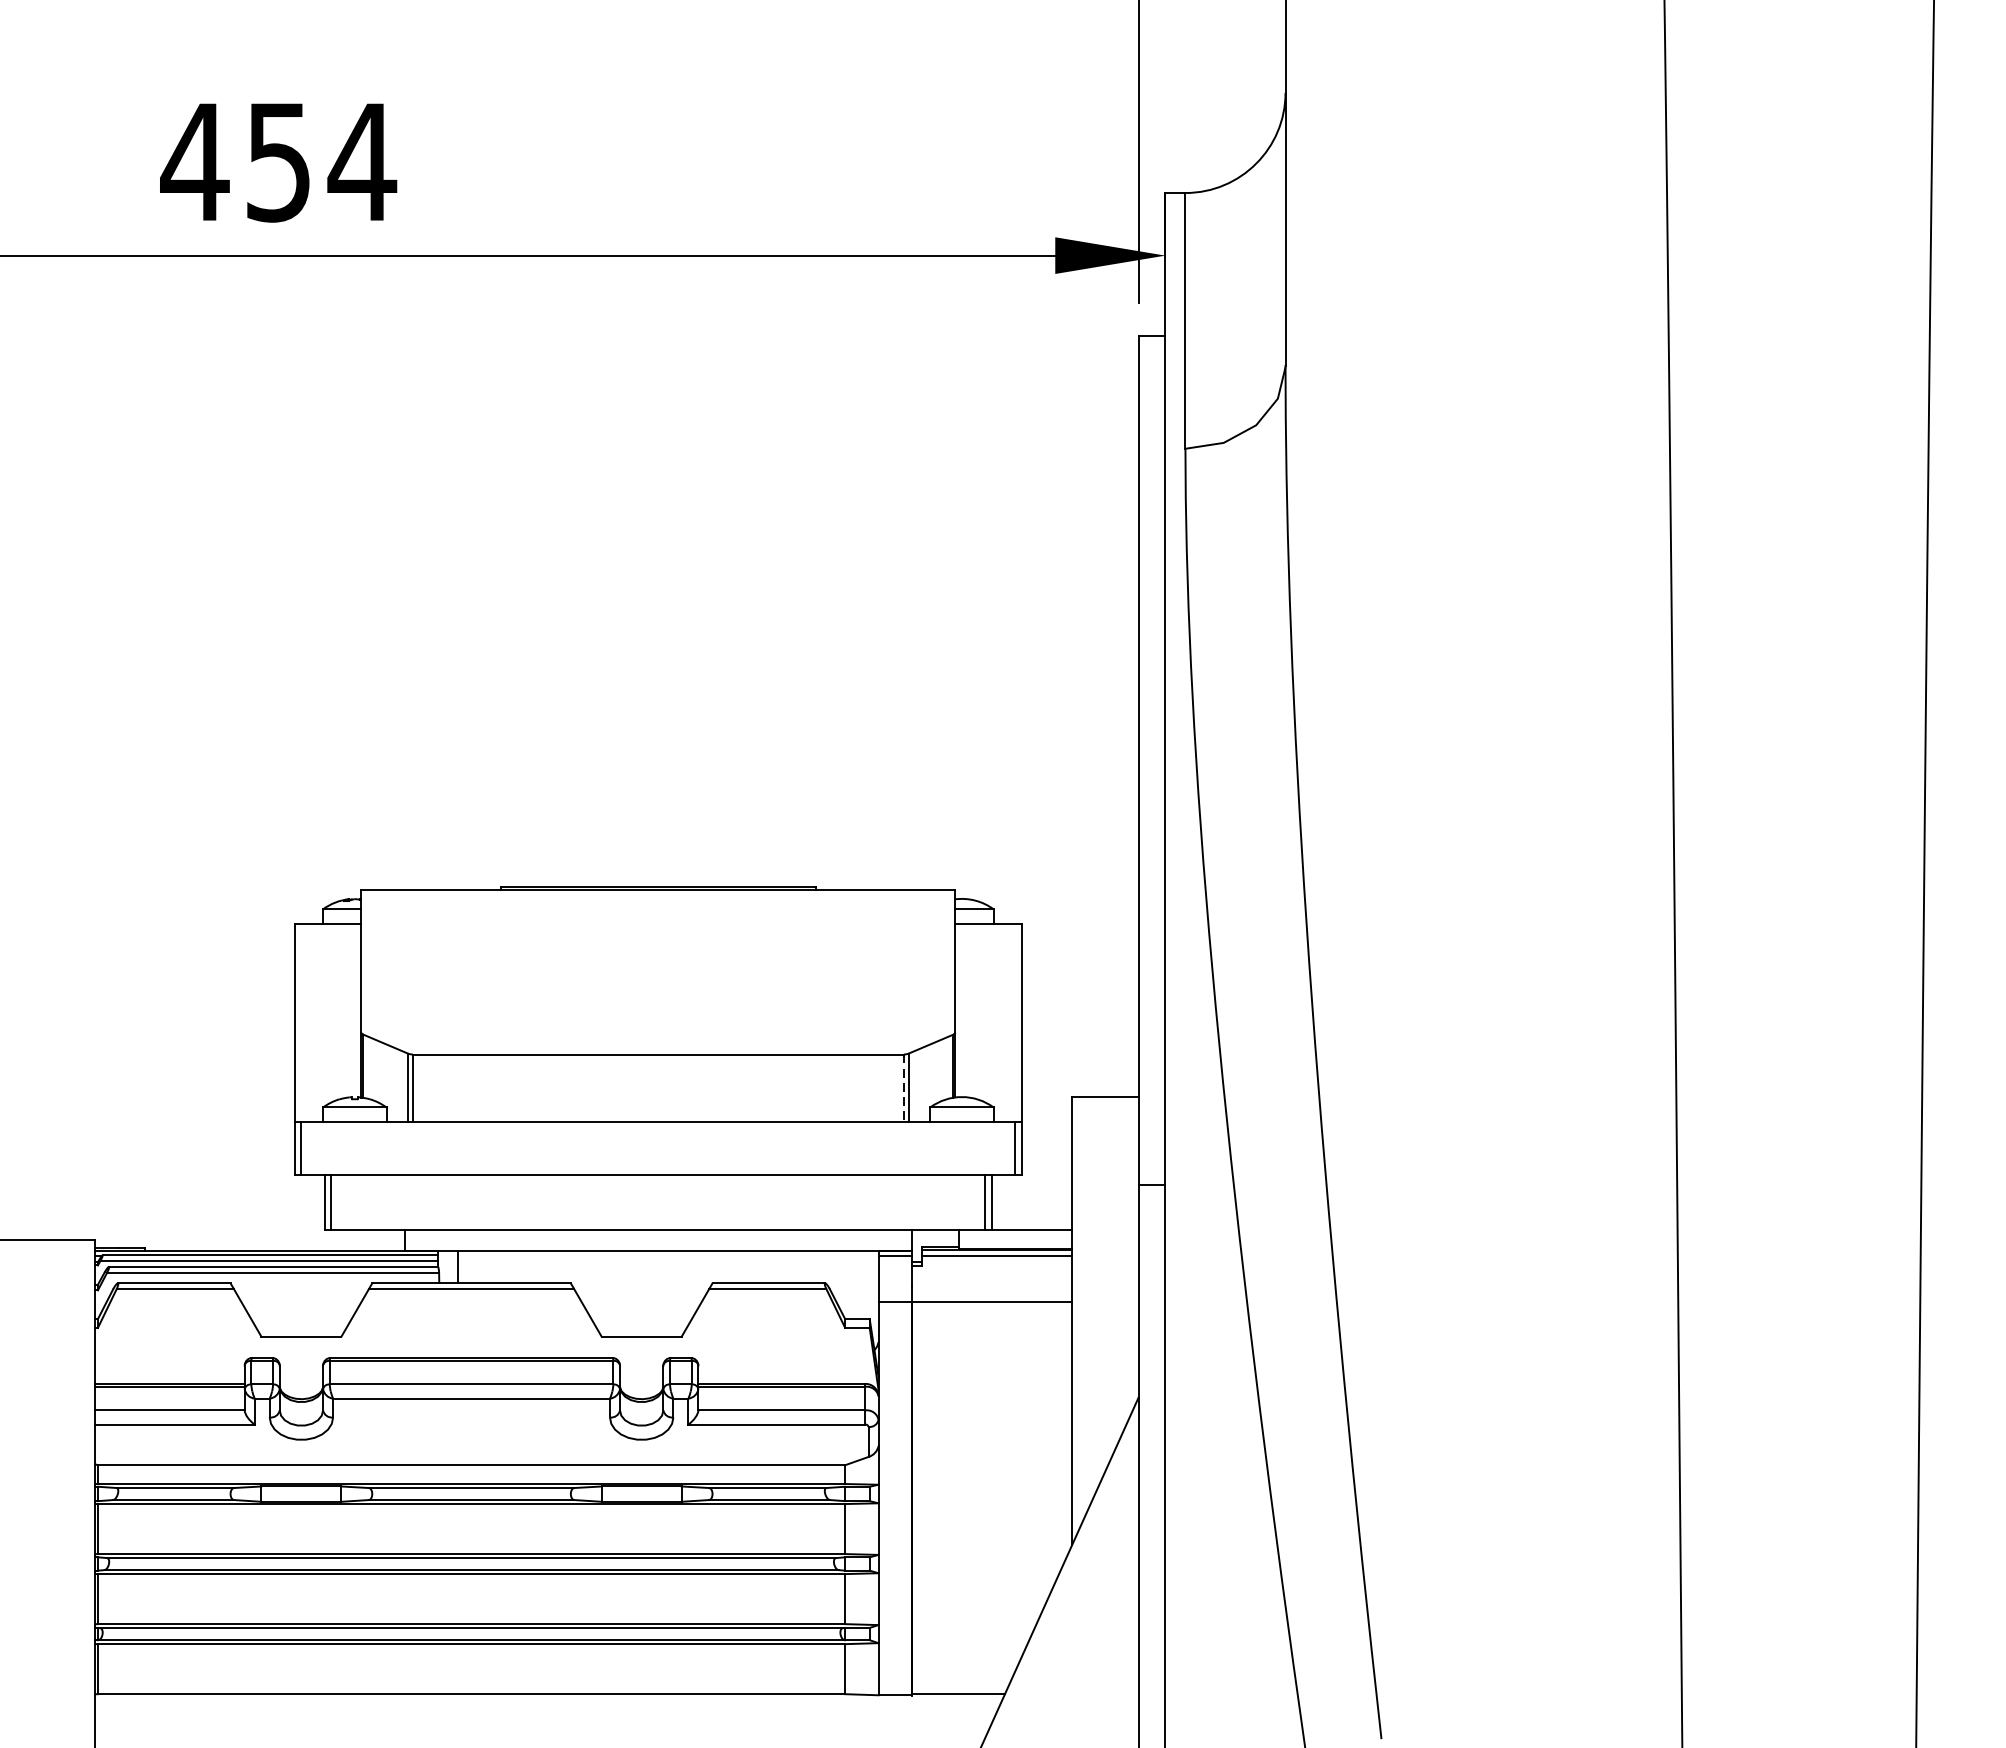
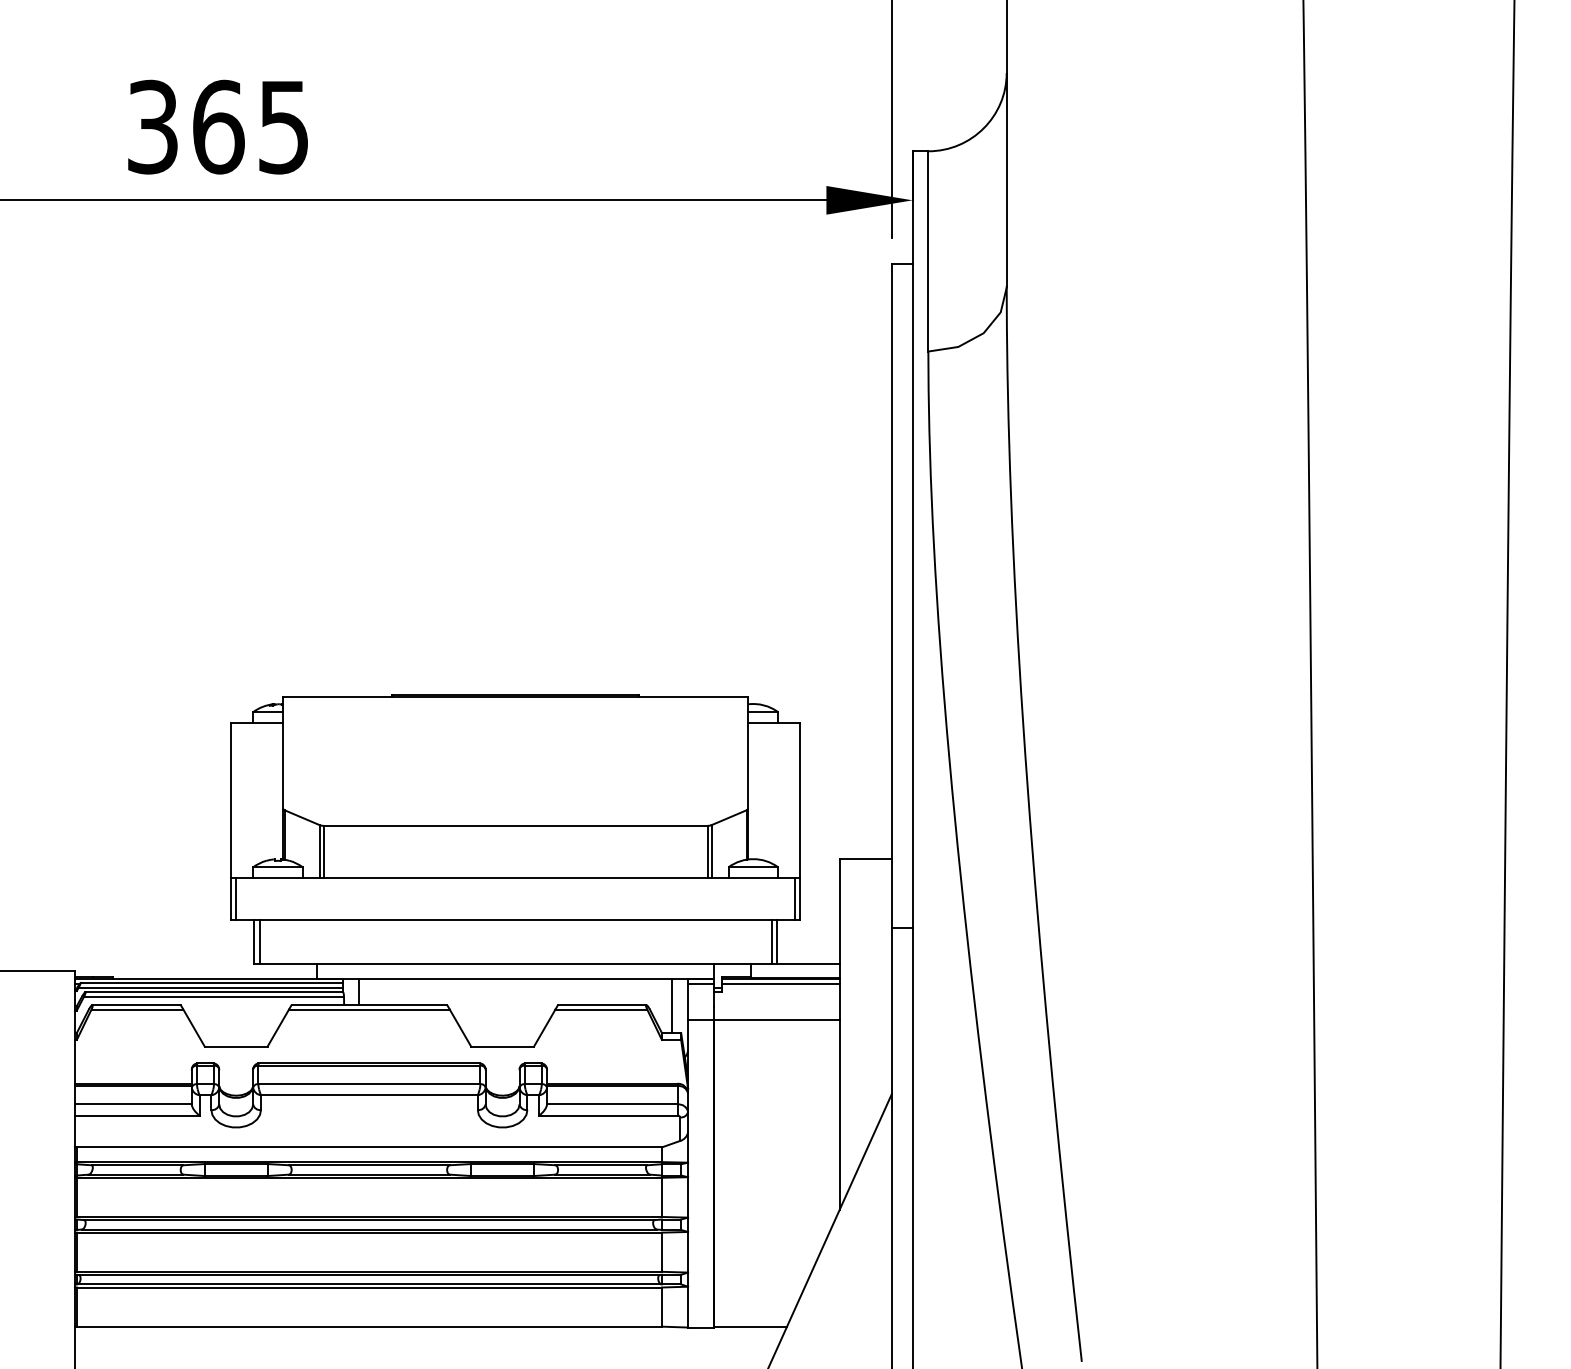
text: (278, 161) -> (218, 126), 454 -> 365
line: (903, 1088) -> (707, 852), dashed -> solid
line: (858, 1285) -> (672, 1006), added

